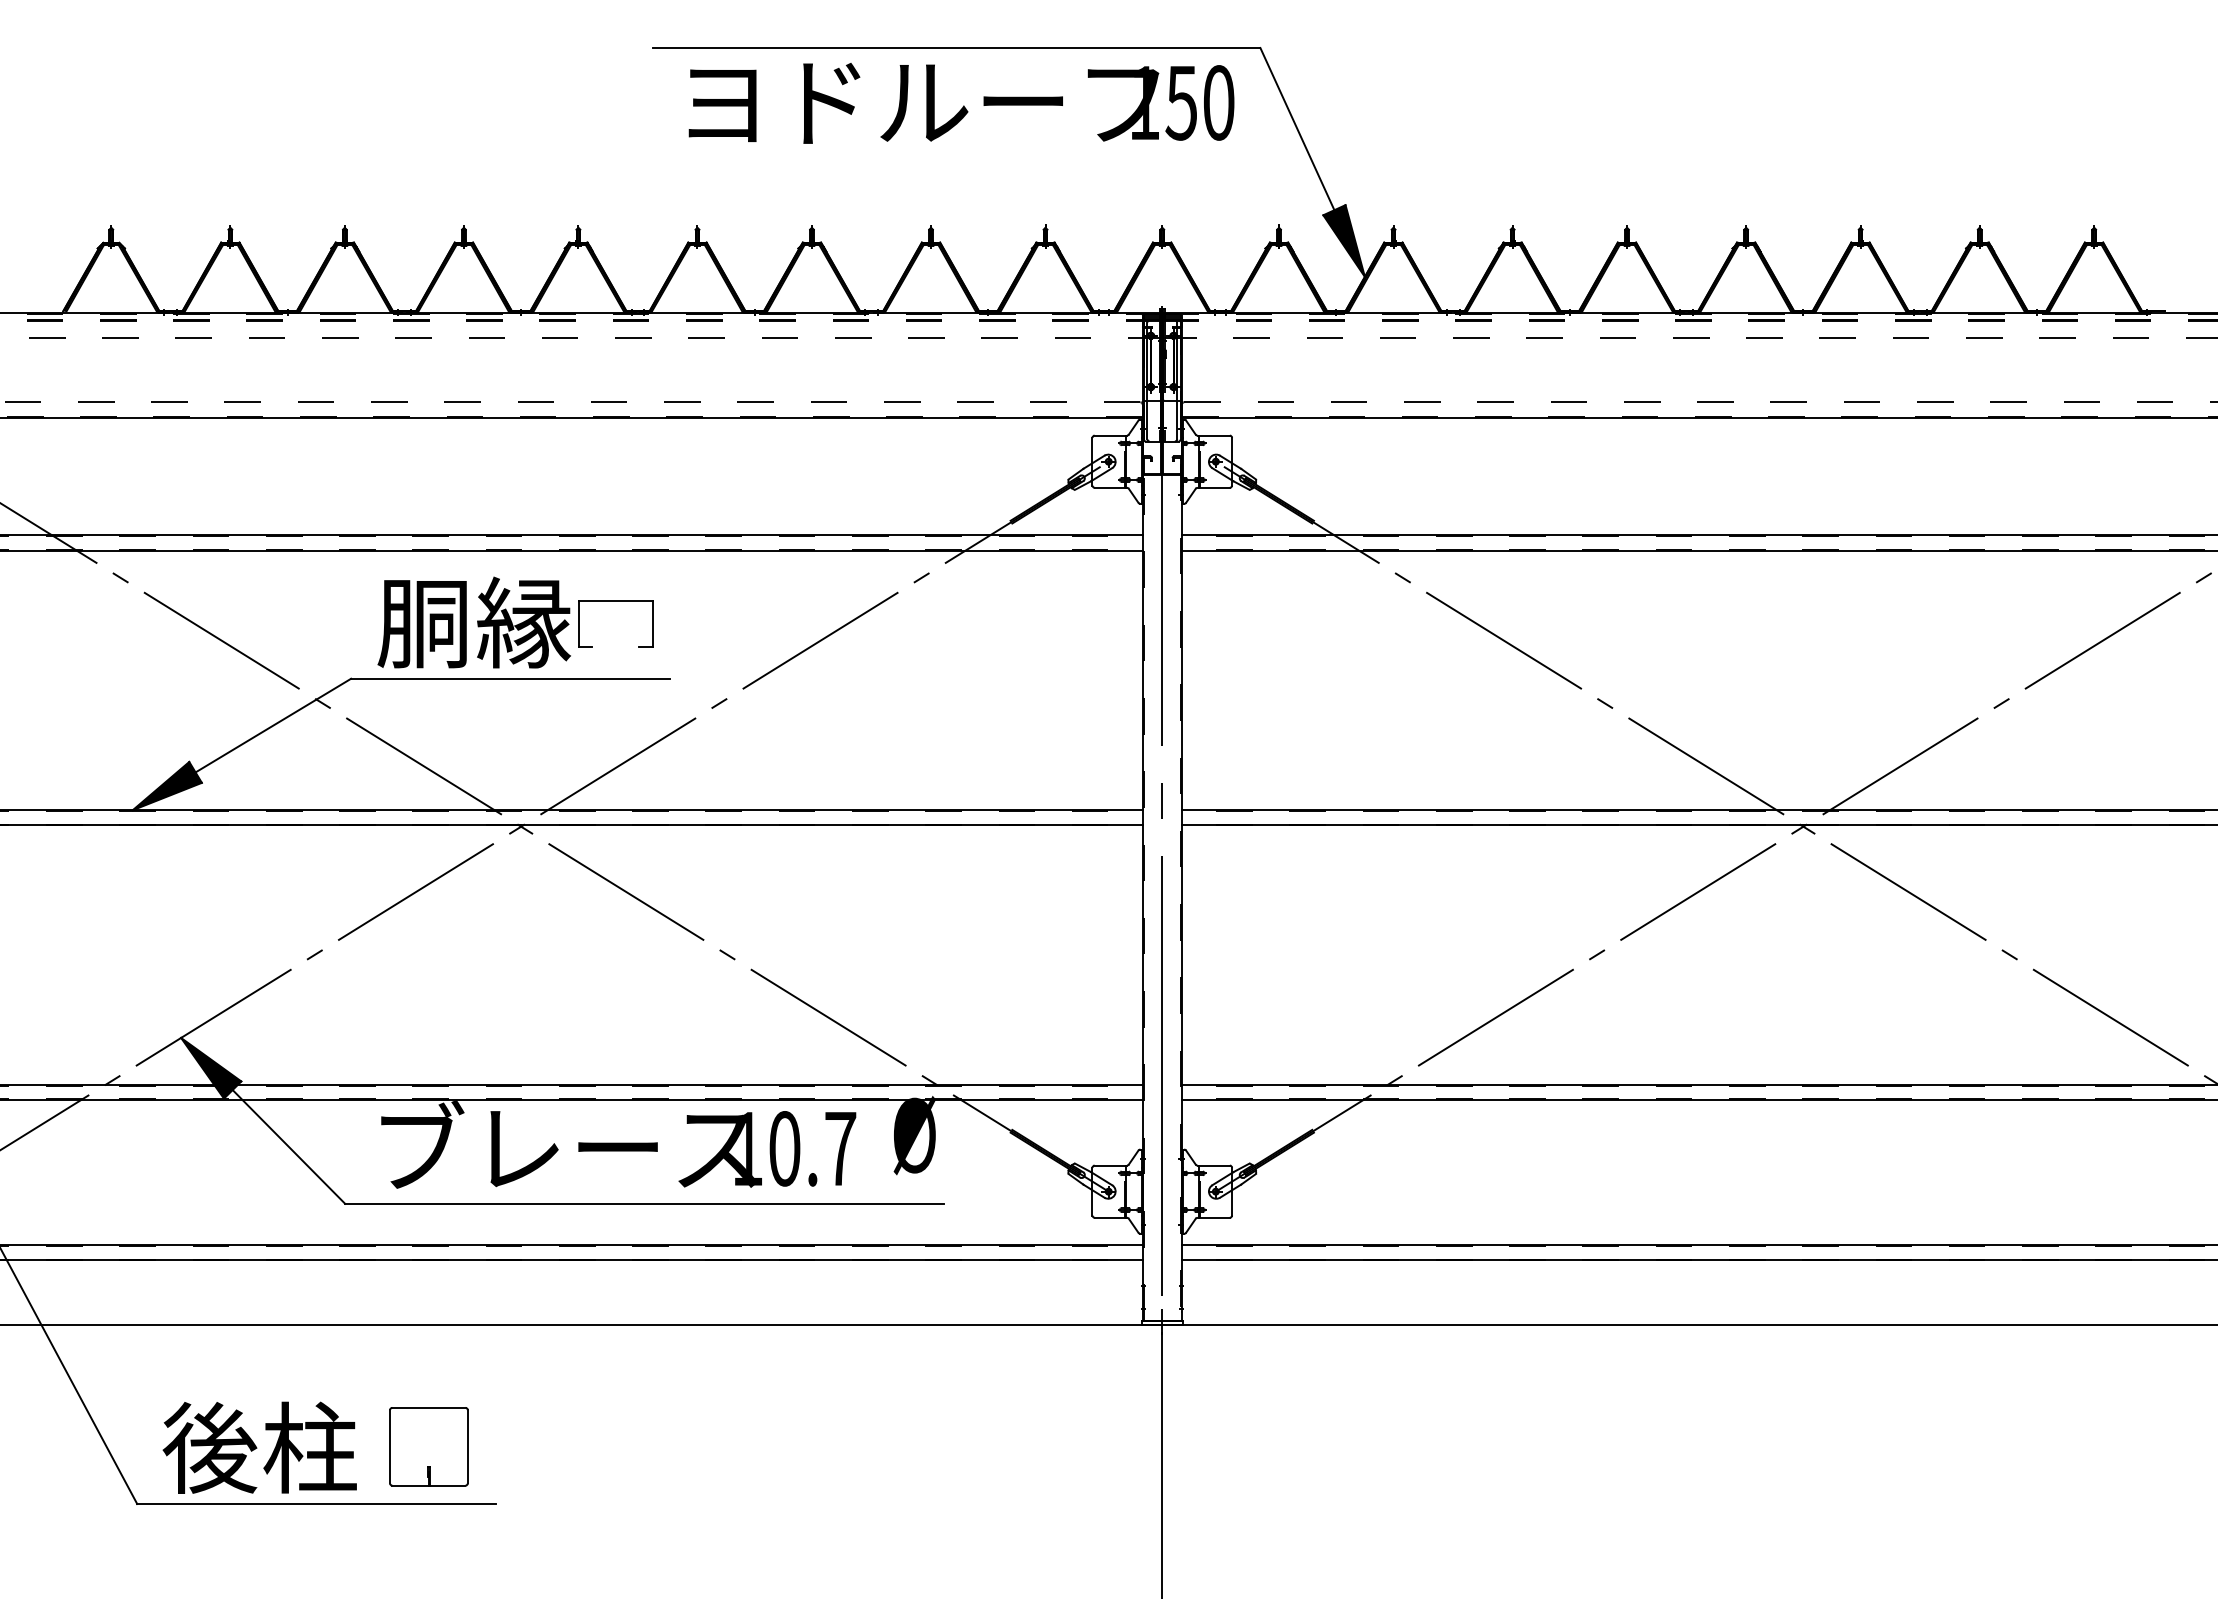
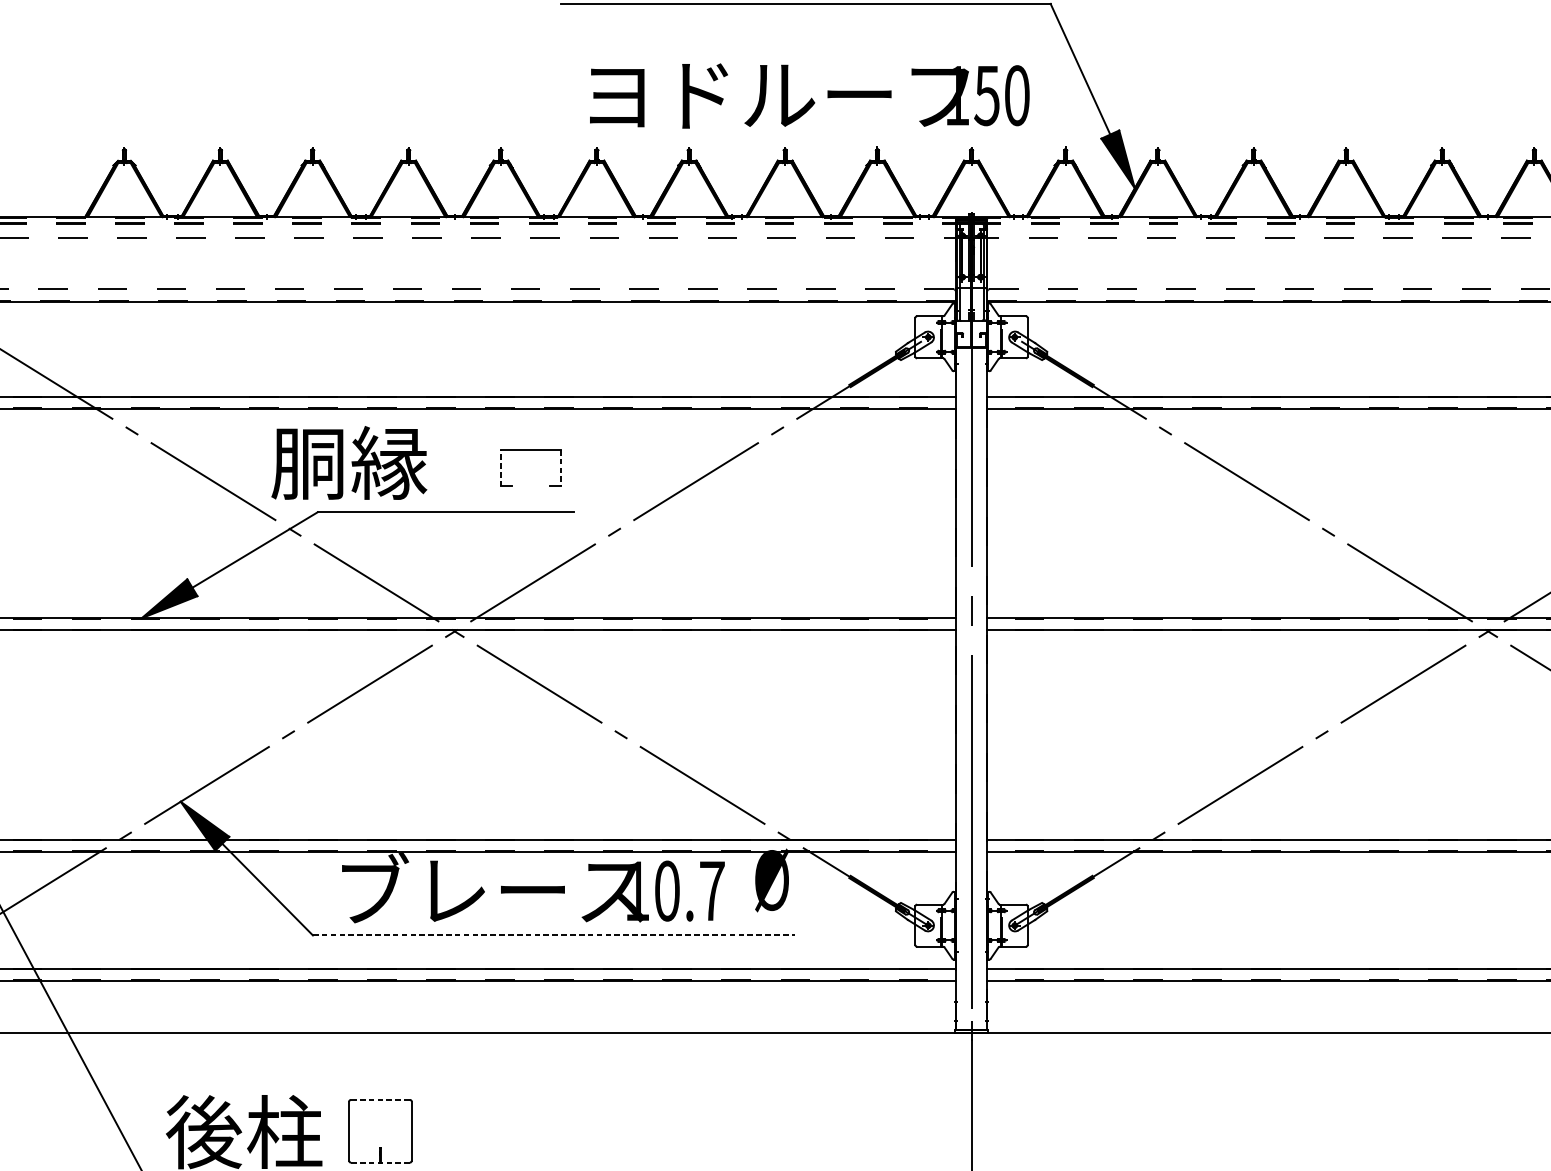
text: (961, 103) -> (809, 96), moved
text: (473, 622) -> (348, 462), moved
line: (578, 624) -> (501, 468), solid -> dashed
line: (652, 624) -> (560, 468), solid -> dashed
line: (644, 1203) -> (554, 935), solid -> dashed
line: (428, 1407) -> (380, 1099), solid -> dashed
line: (428, 1485) -> (380, 1162), solid -> dashed

